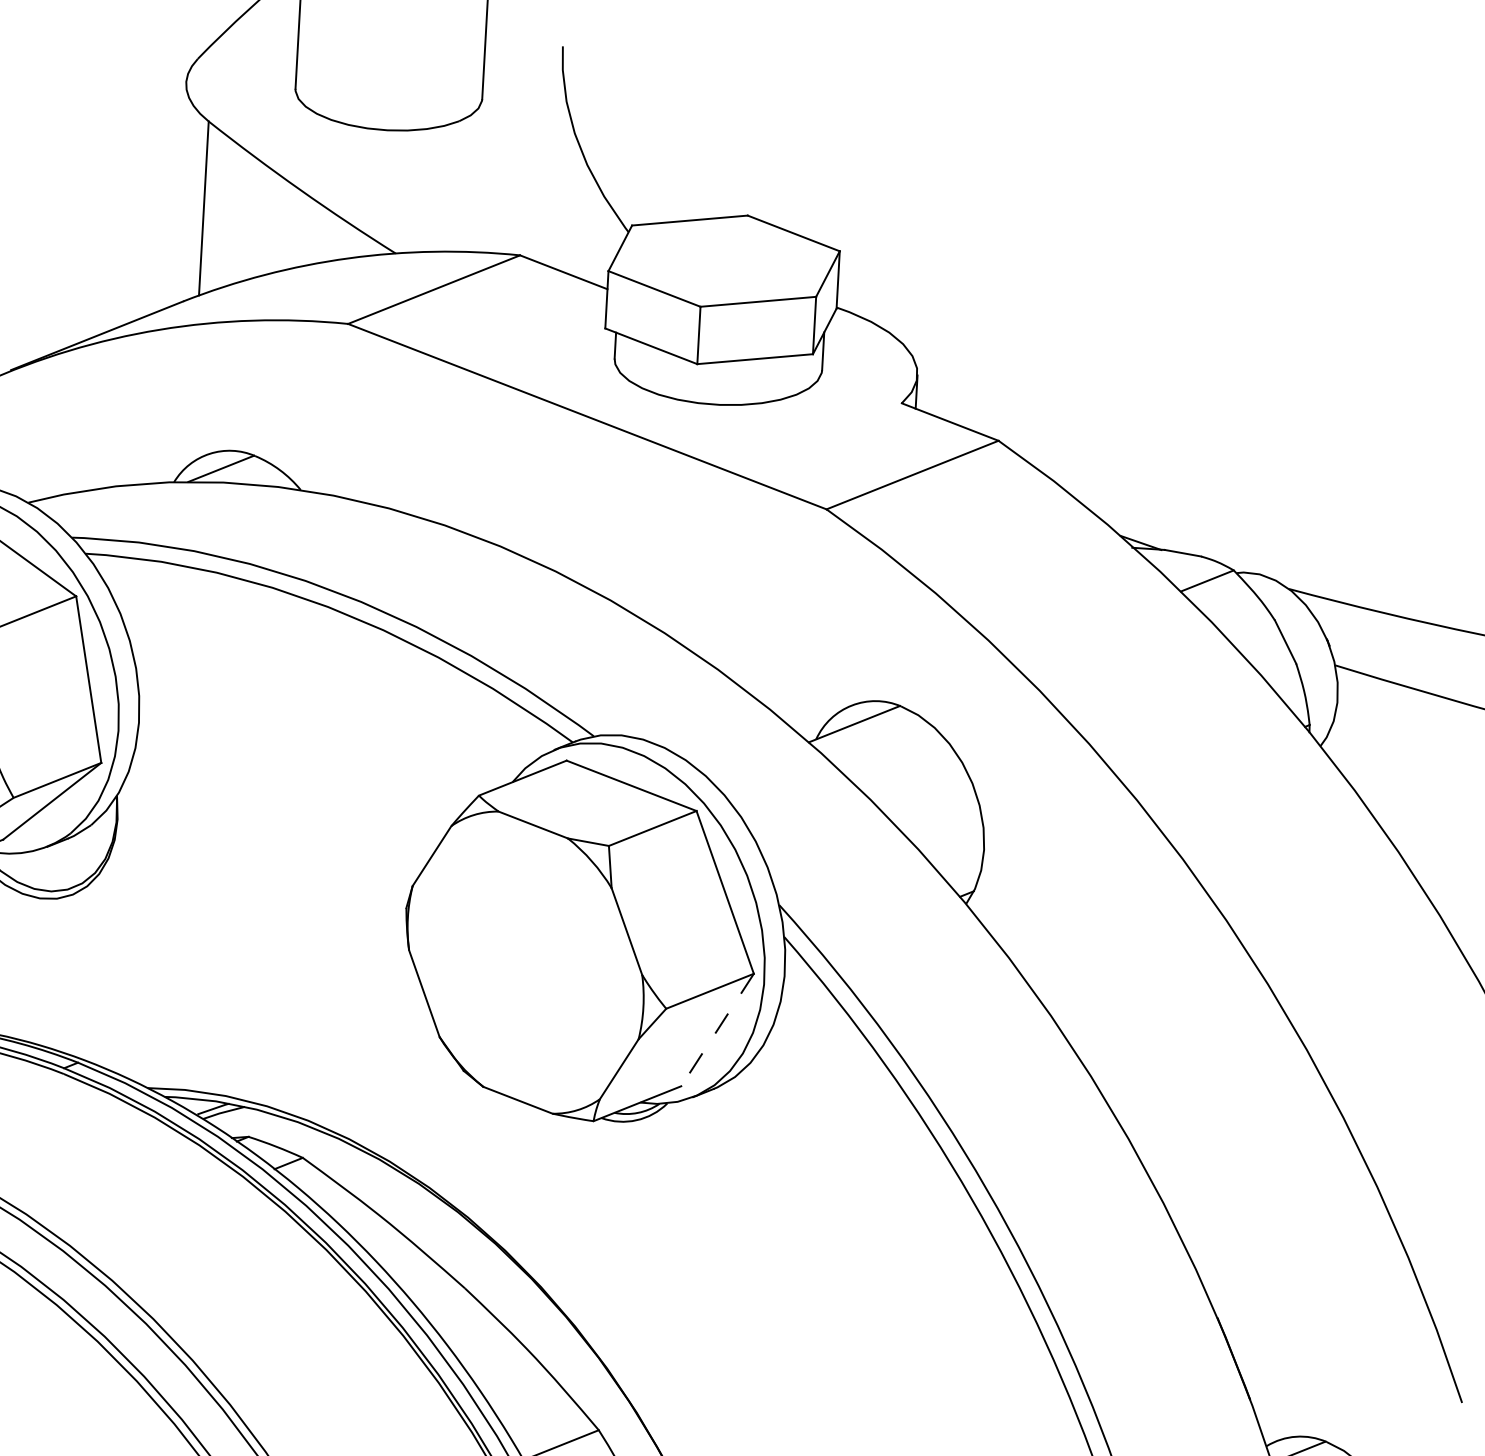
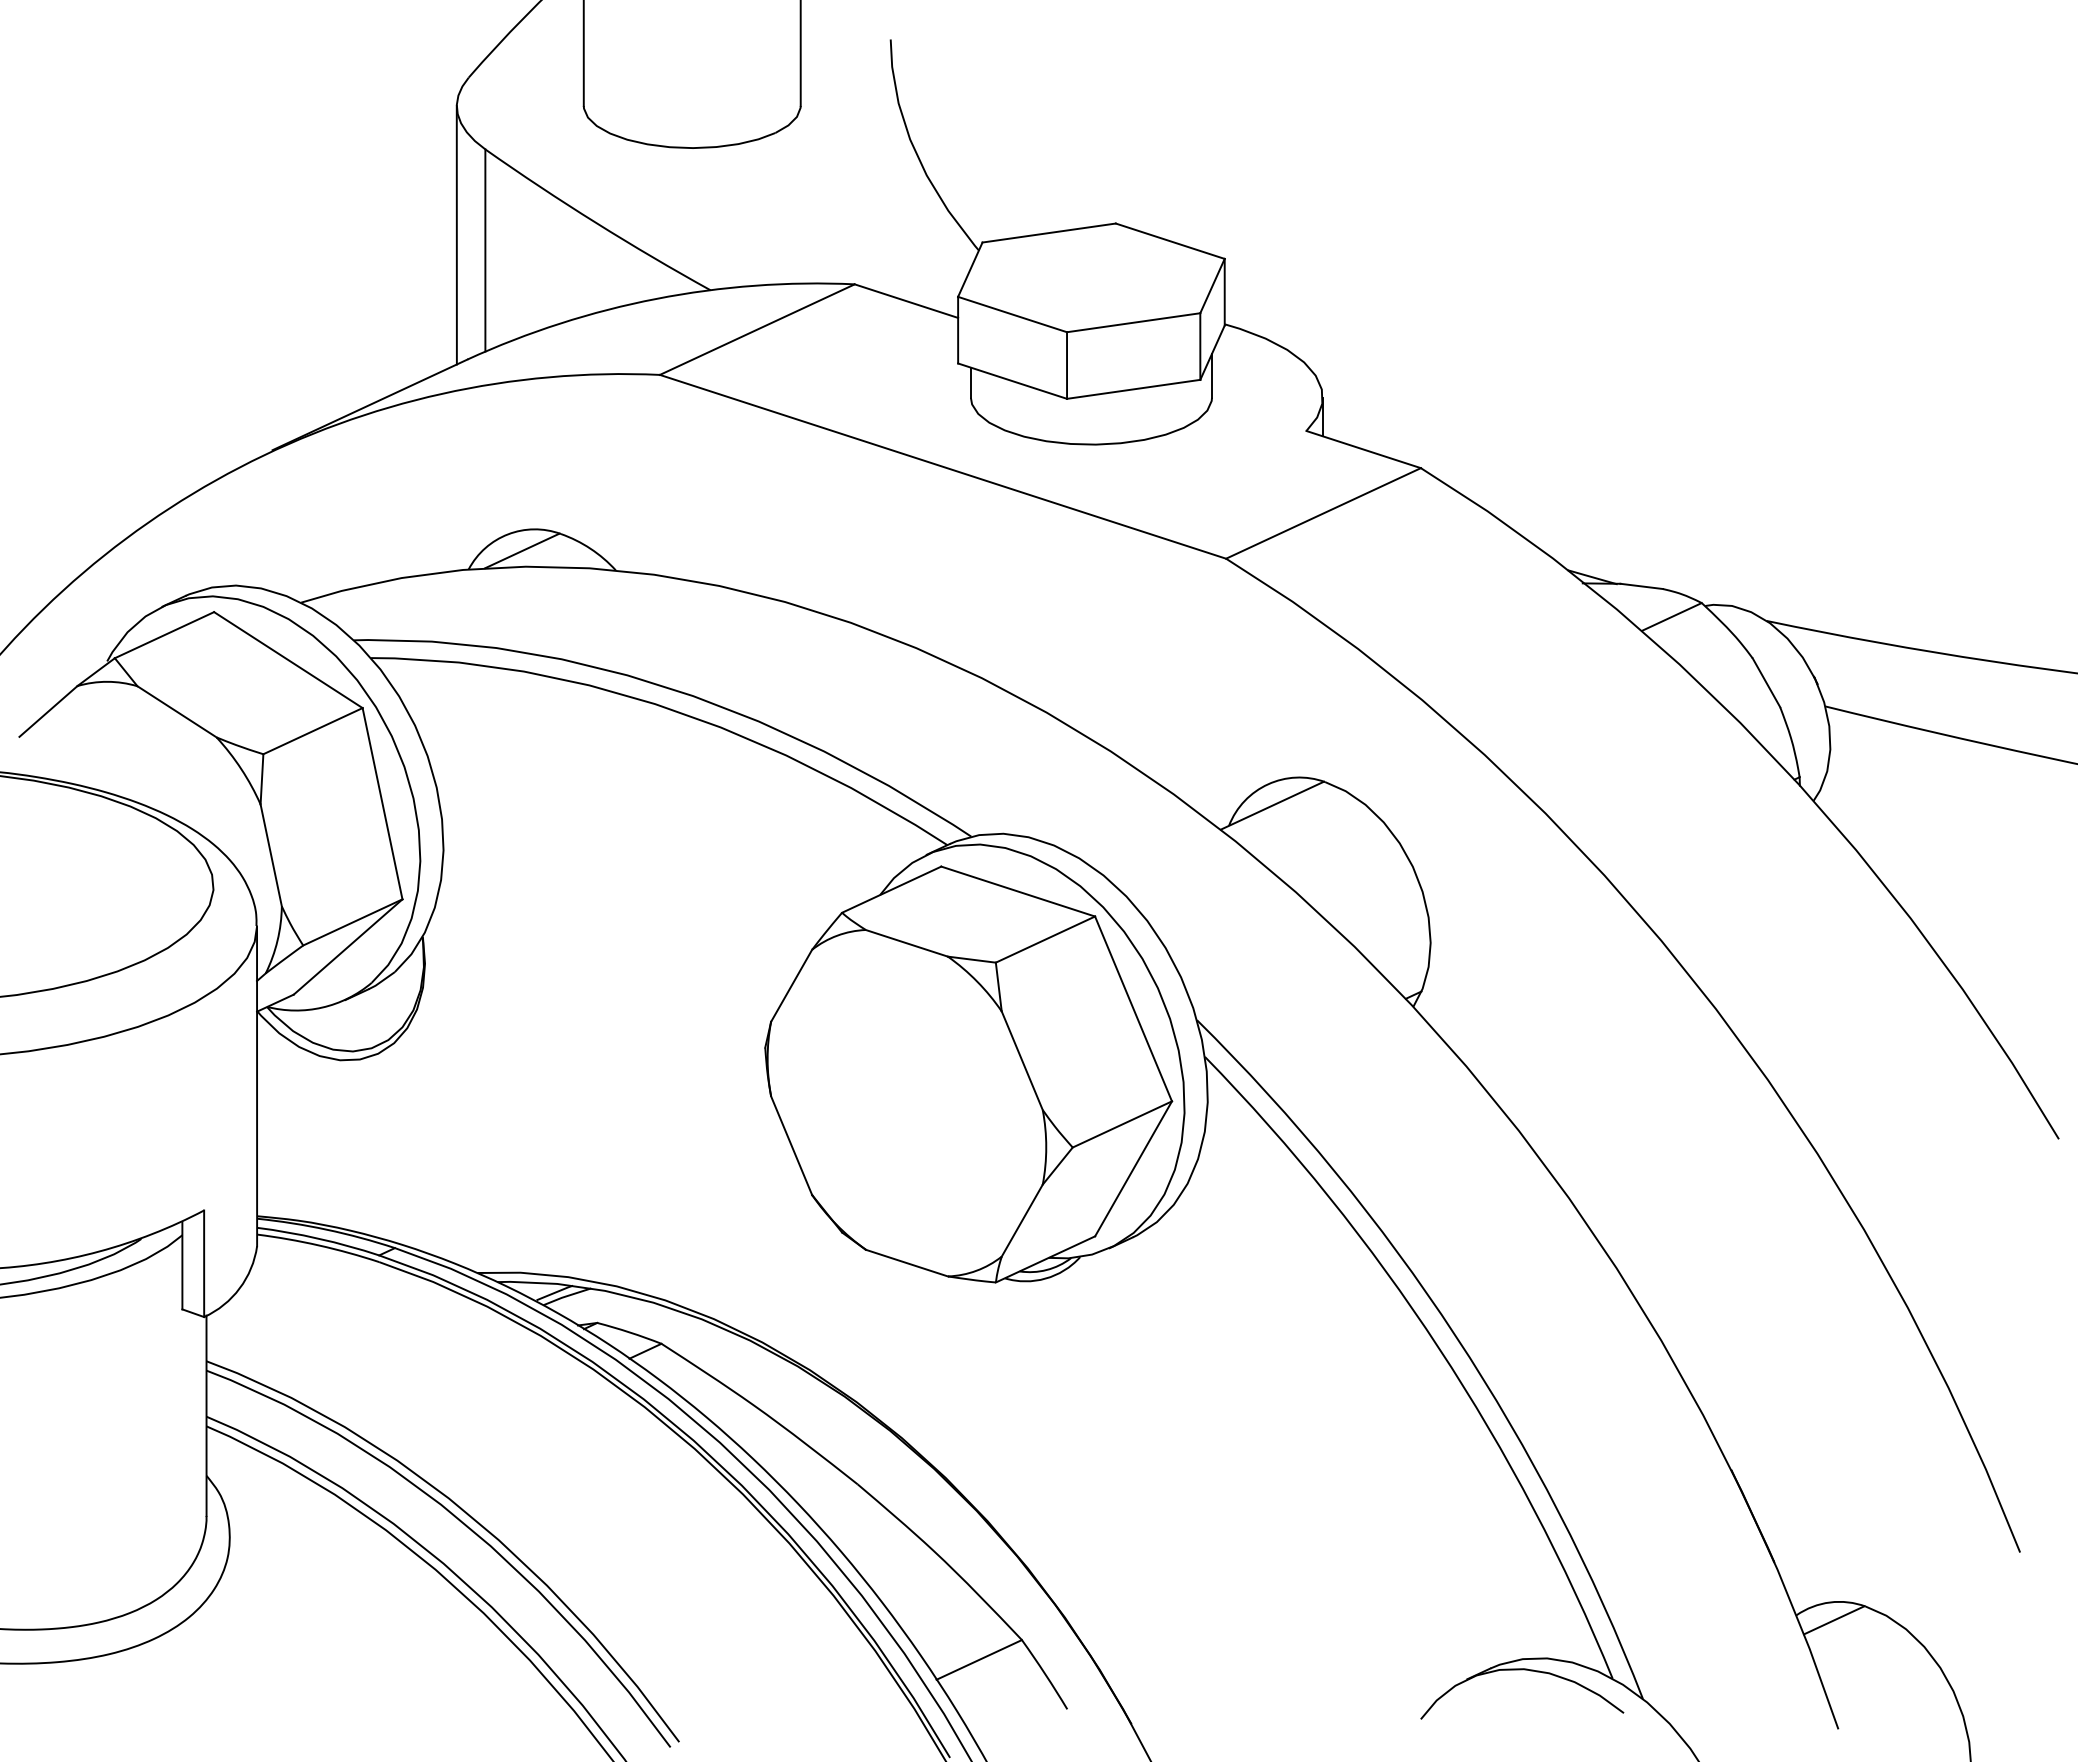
line: (179, 194) -> (456, 235), added
line: (717, 1029) -> (1133, 1168), dashed -> solid

